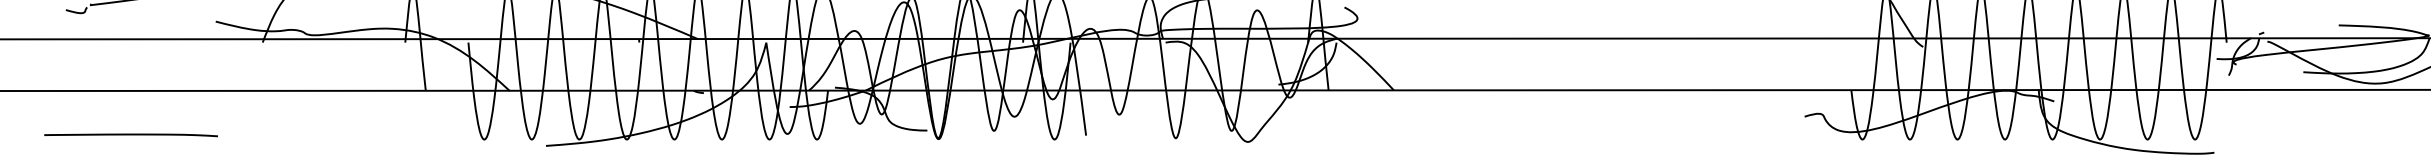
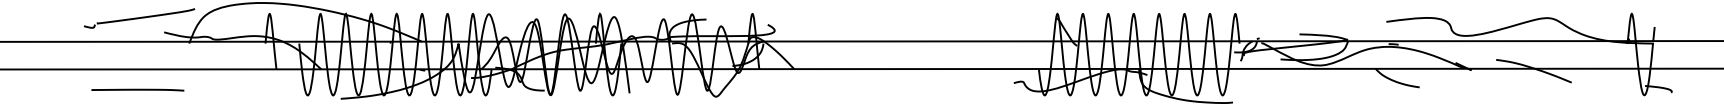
line: (130, 134) -> (137, 89), moved

